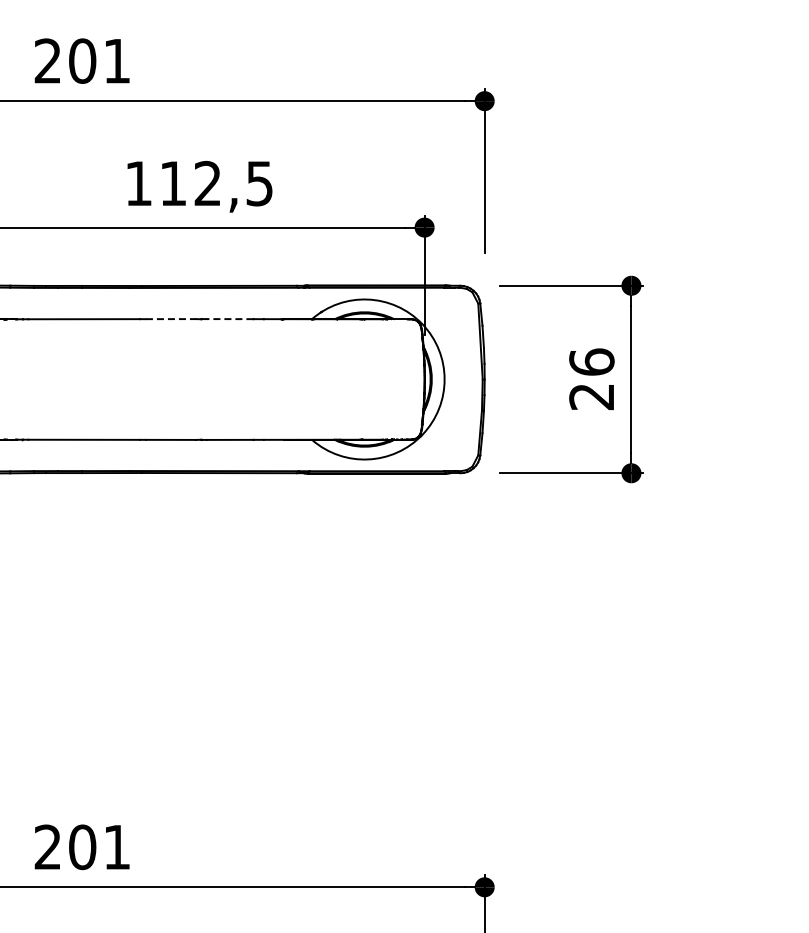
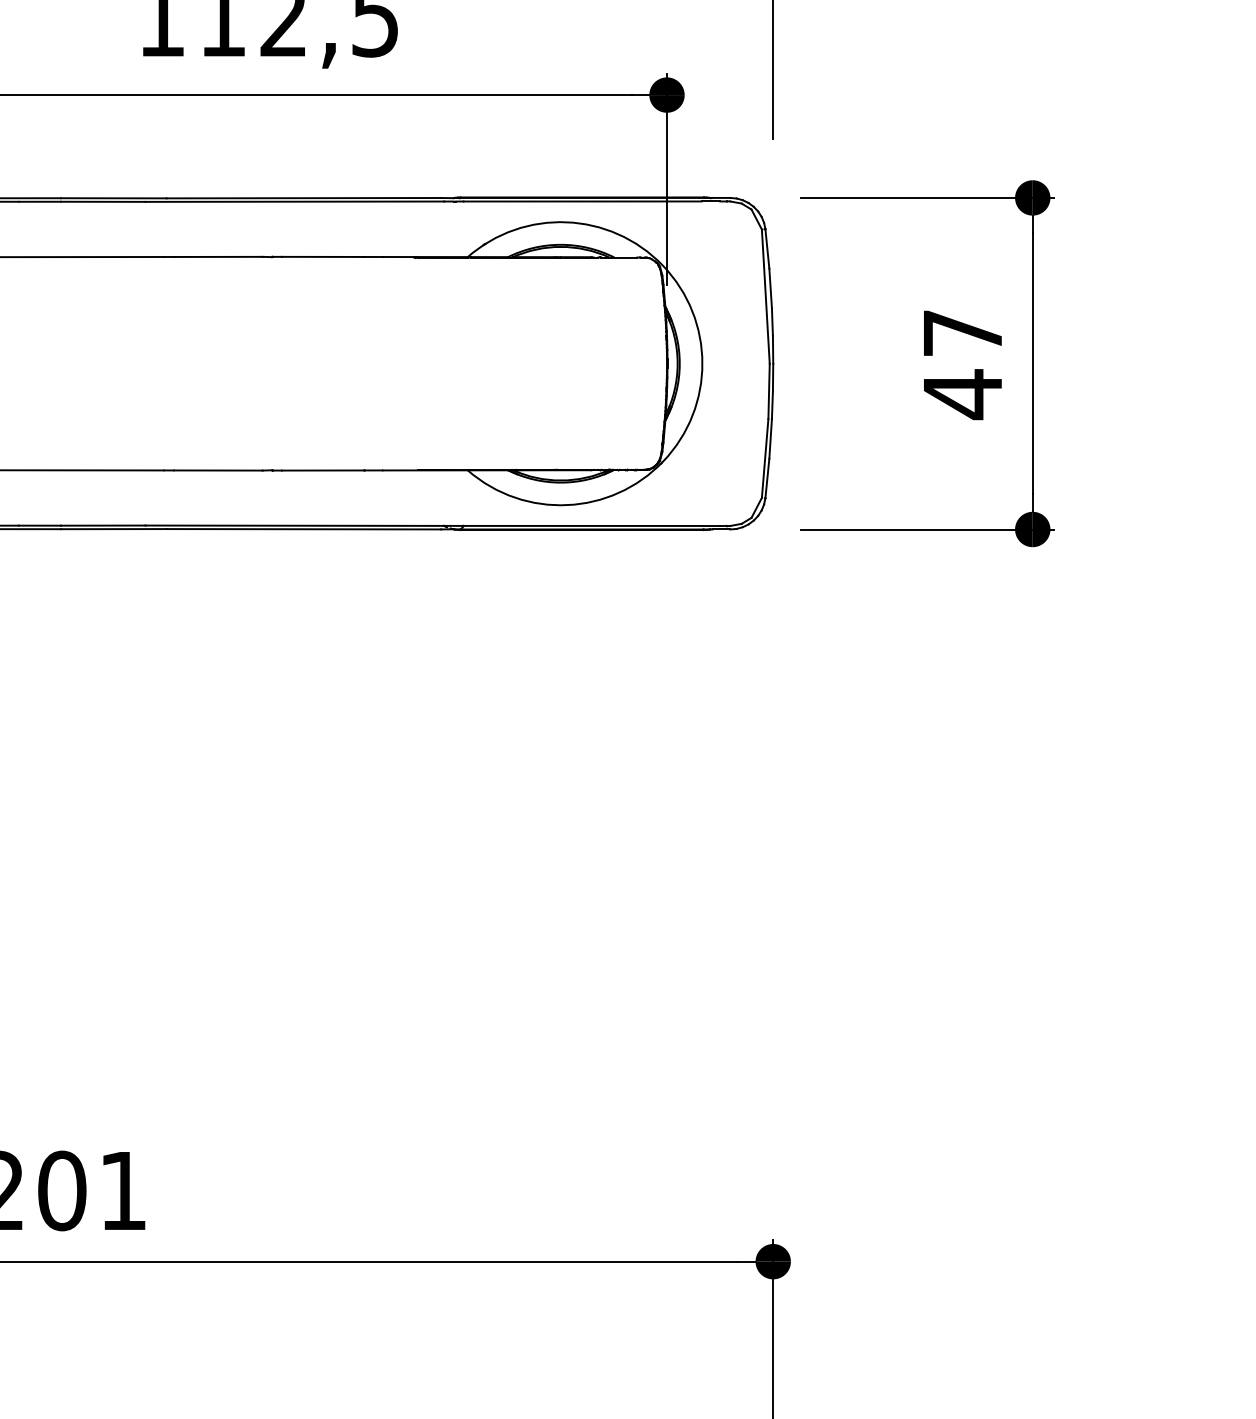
line: (171, 319) -> (219, 257), dashed -> solid
line: (229, 319) -> (321, 257), dashed -> solid
text: (591, 379) -> (962, 363), 26 -> 47

